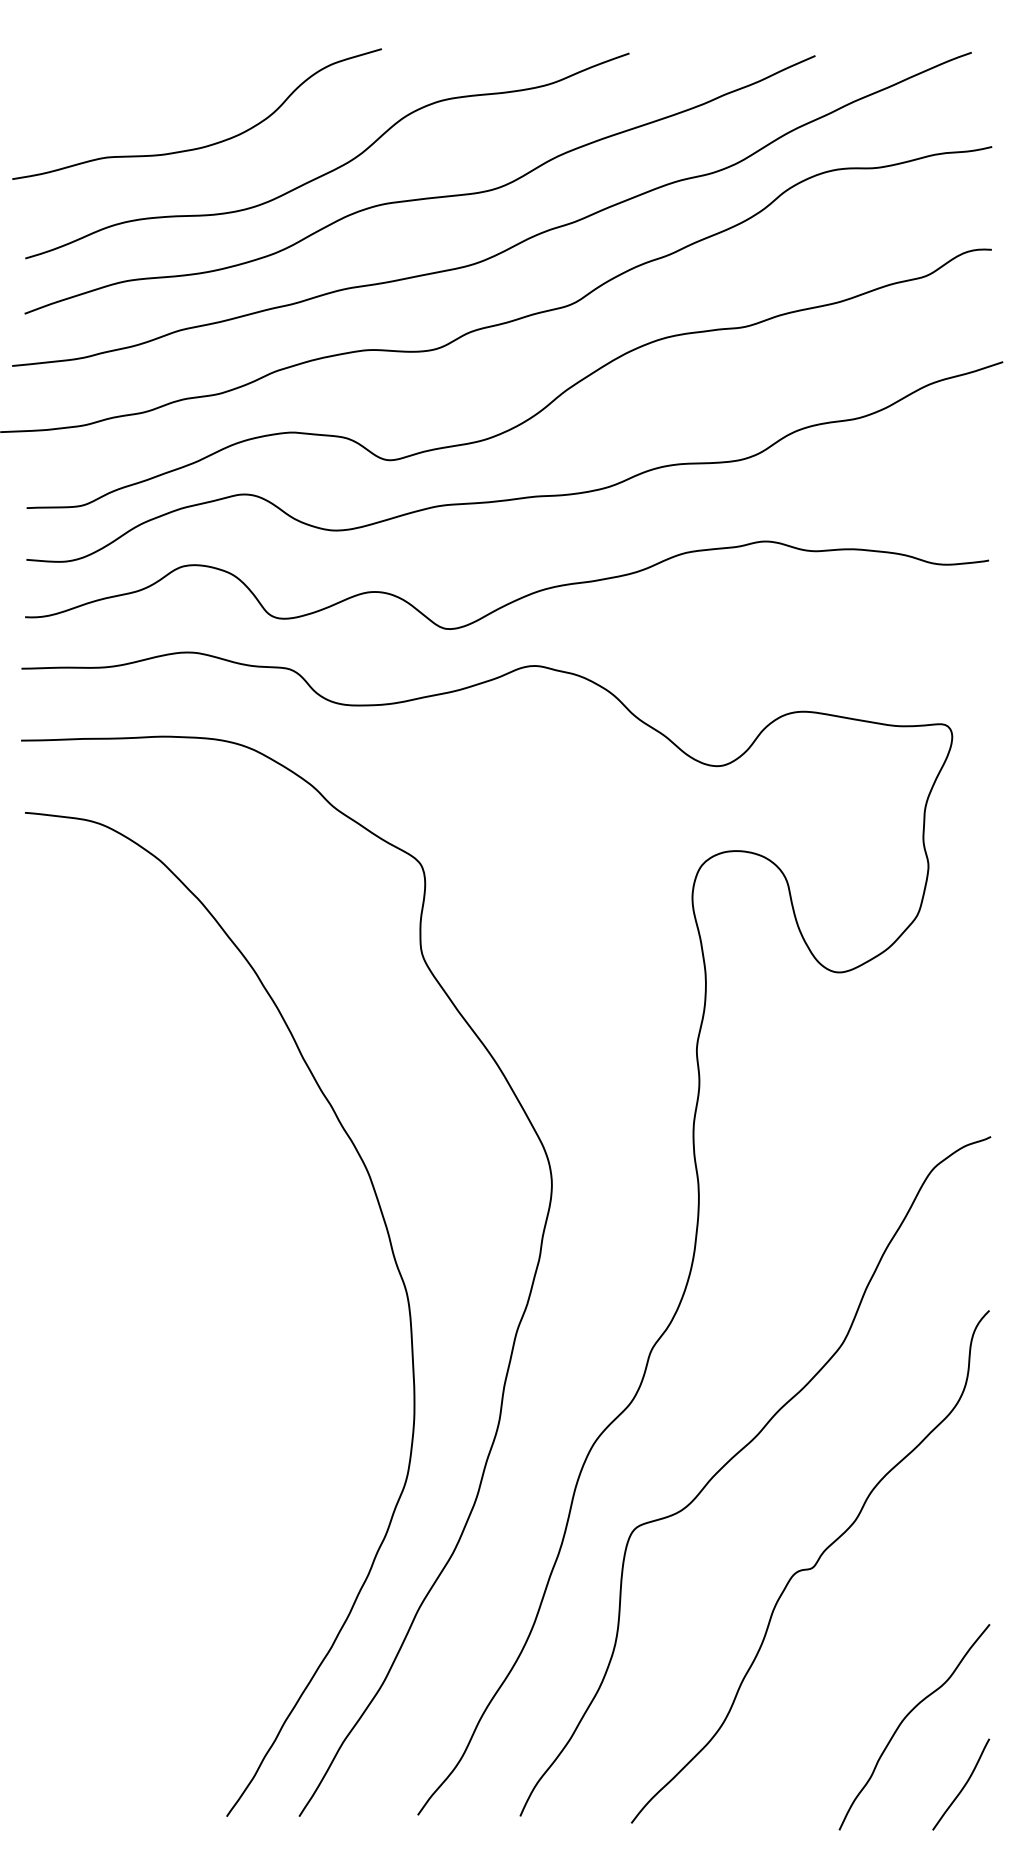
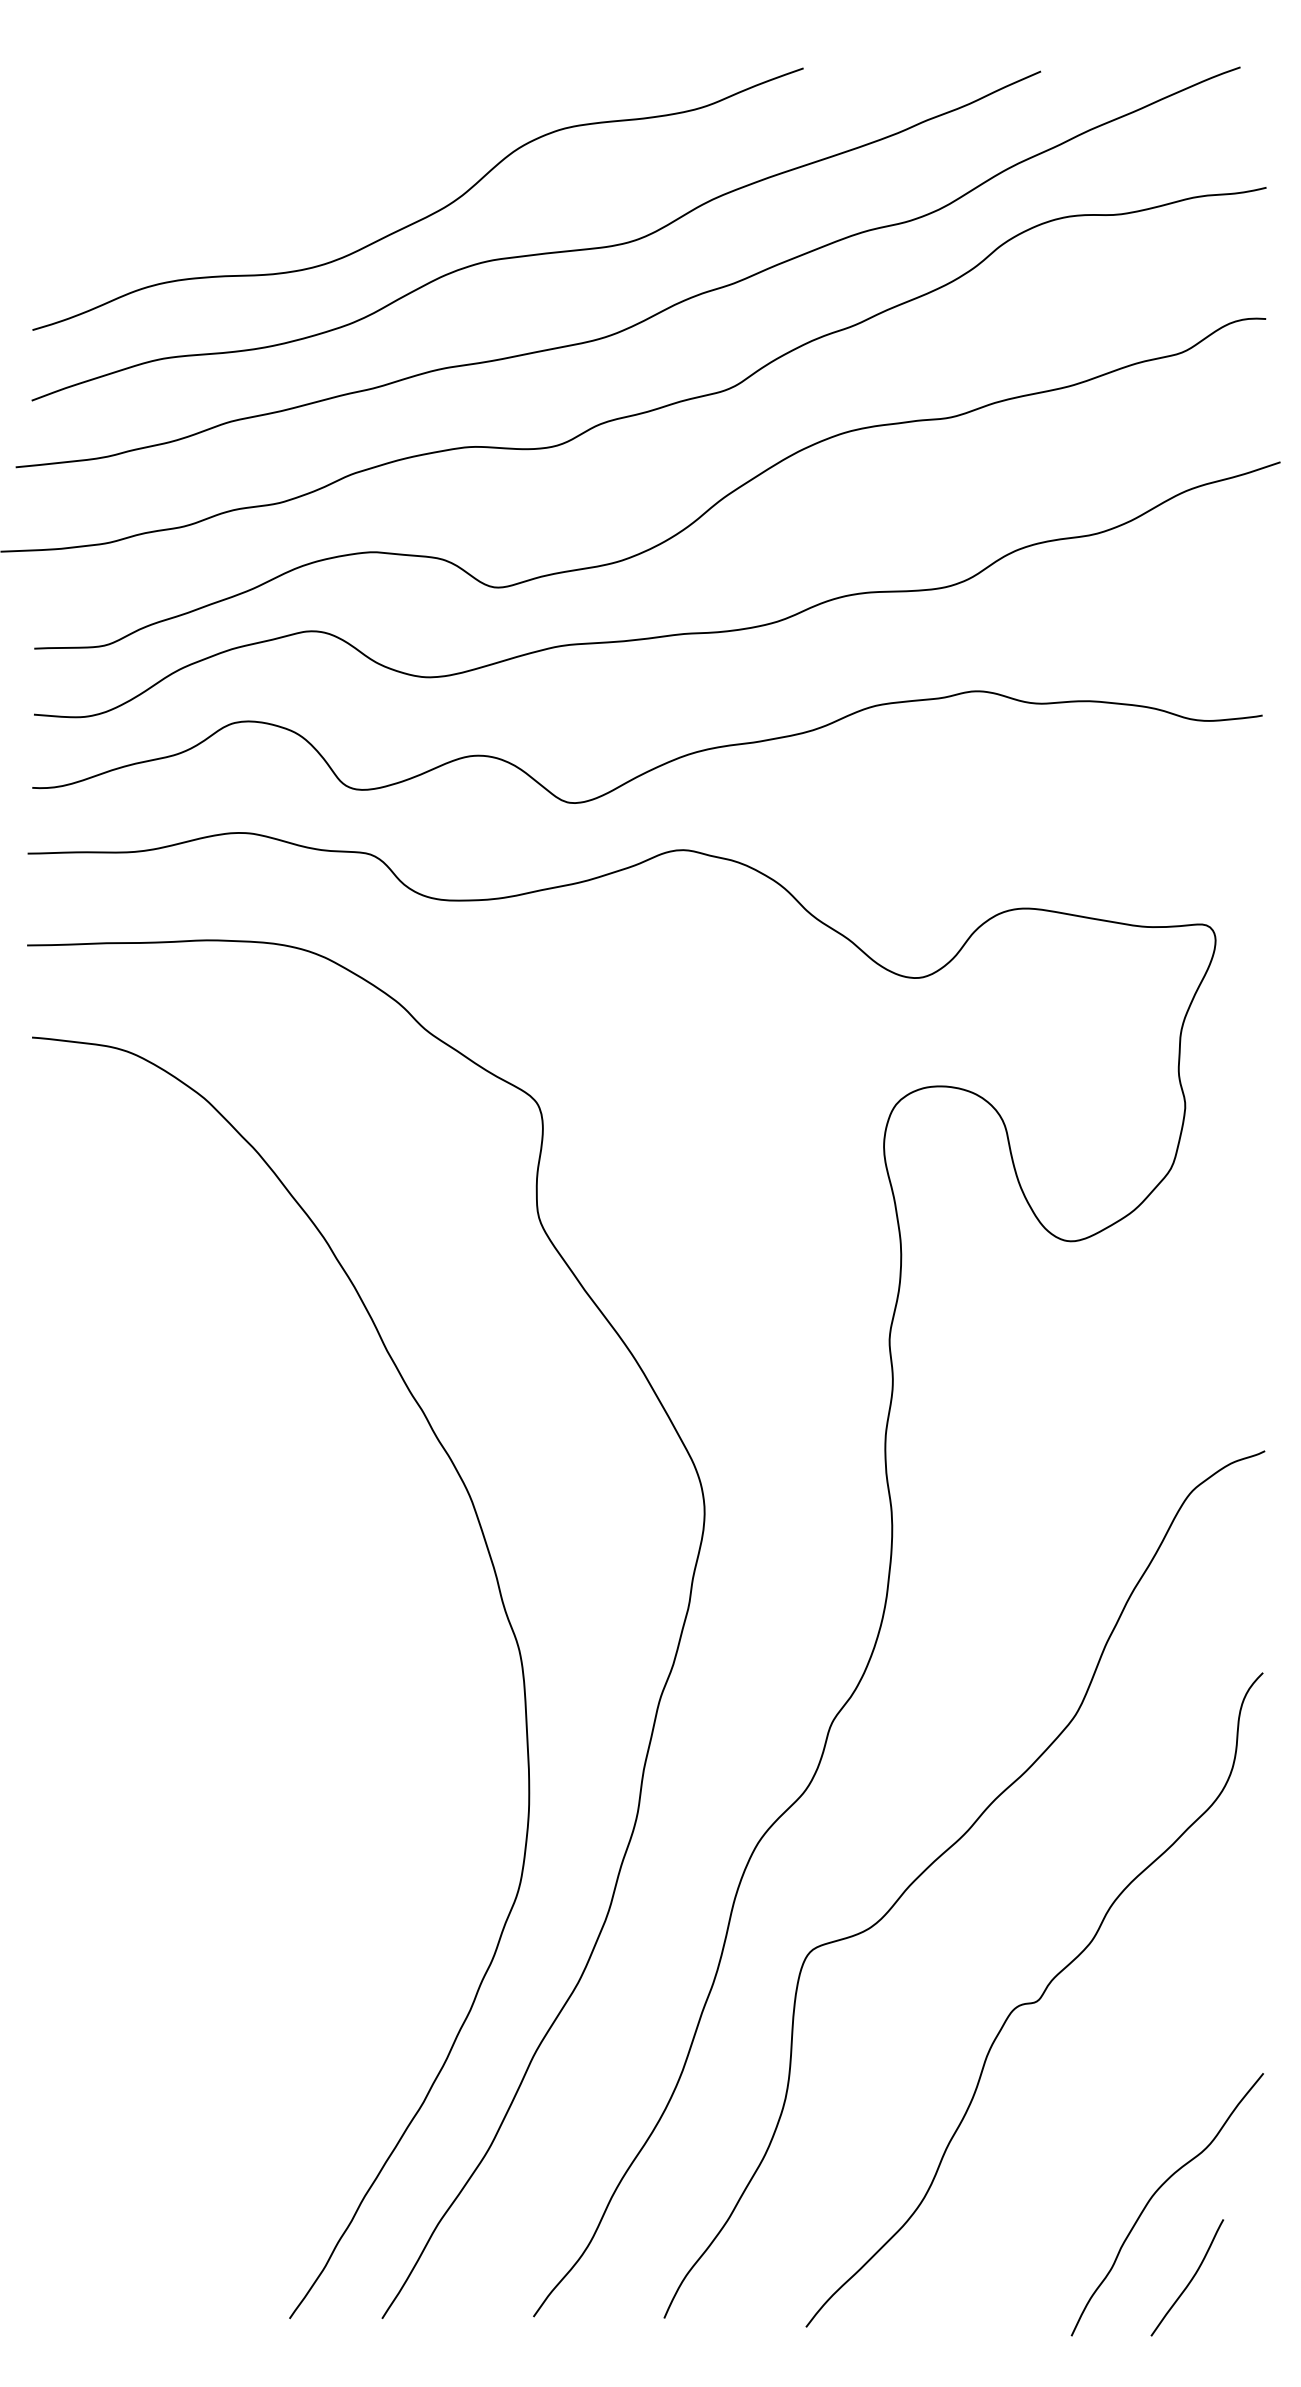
curve: (205, 145) -> (262, 185), removed
curve: (963, 1785) -> (1190, 2278), moved

